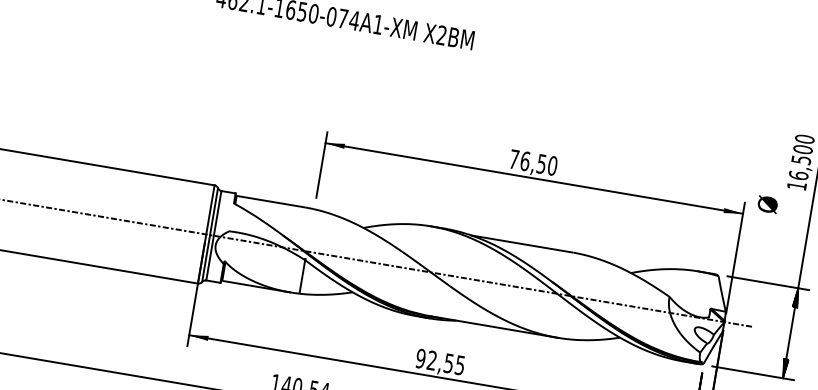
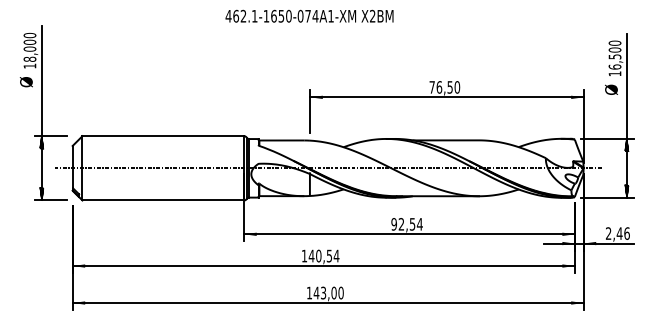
text: (767, 204) -> (611, 89), moved
text: (459, 365) -> (419, 224), 92,55 -> 92,54

